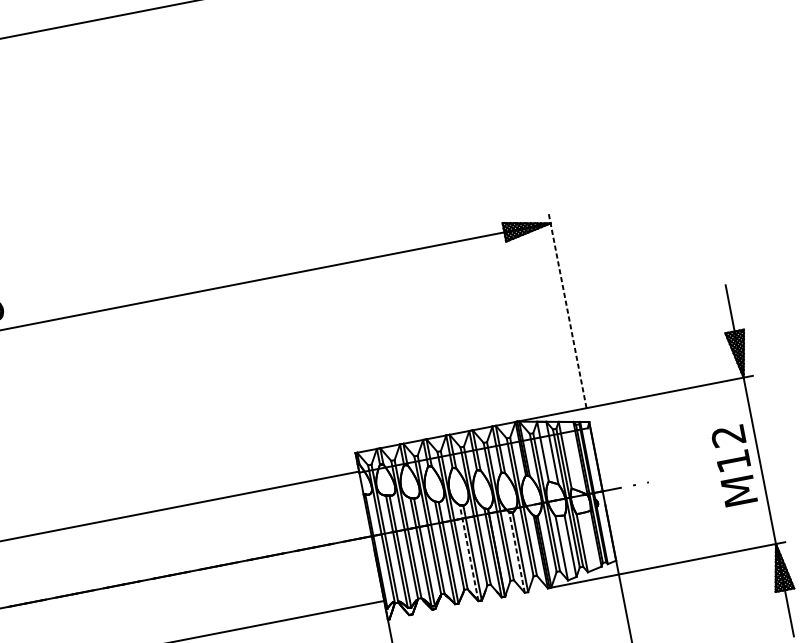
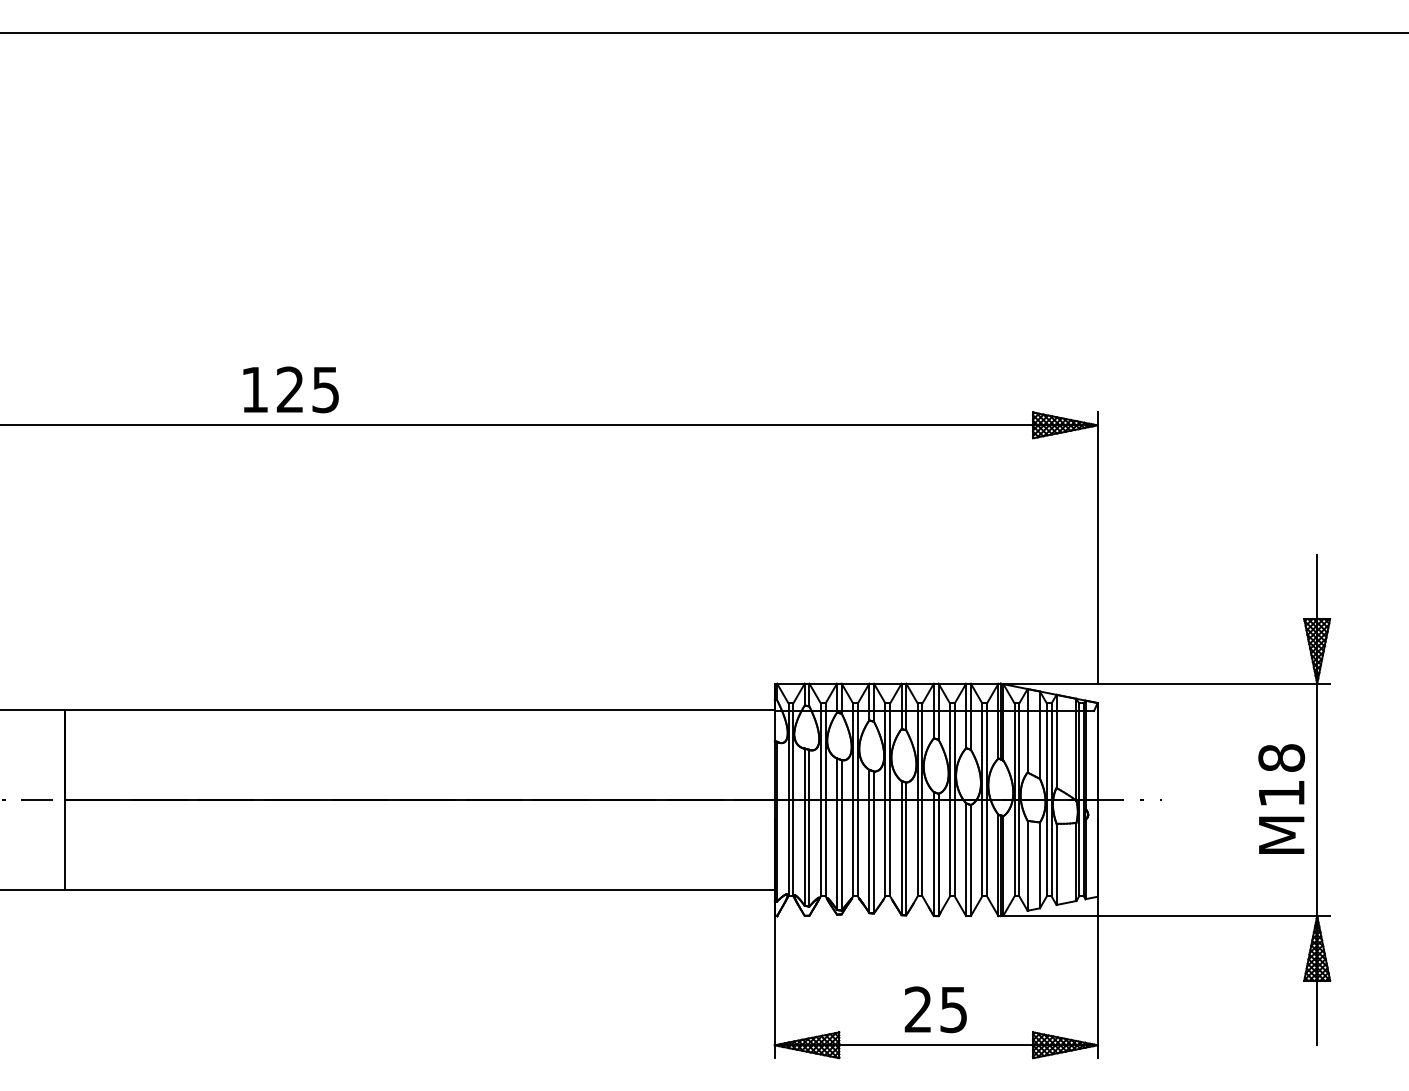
line: (567, 311) -> (1097, 548), dashed -> solid
text: (728, 435) -> (1281, 757), M12 -> M18
line: (468, 552) -> (901, 847), dashed -> solid
line: (517, 552) -> (966, 859), dashed -> solid

